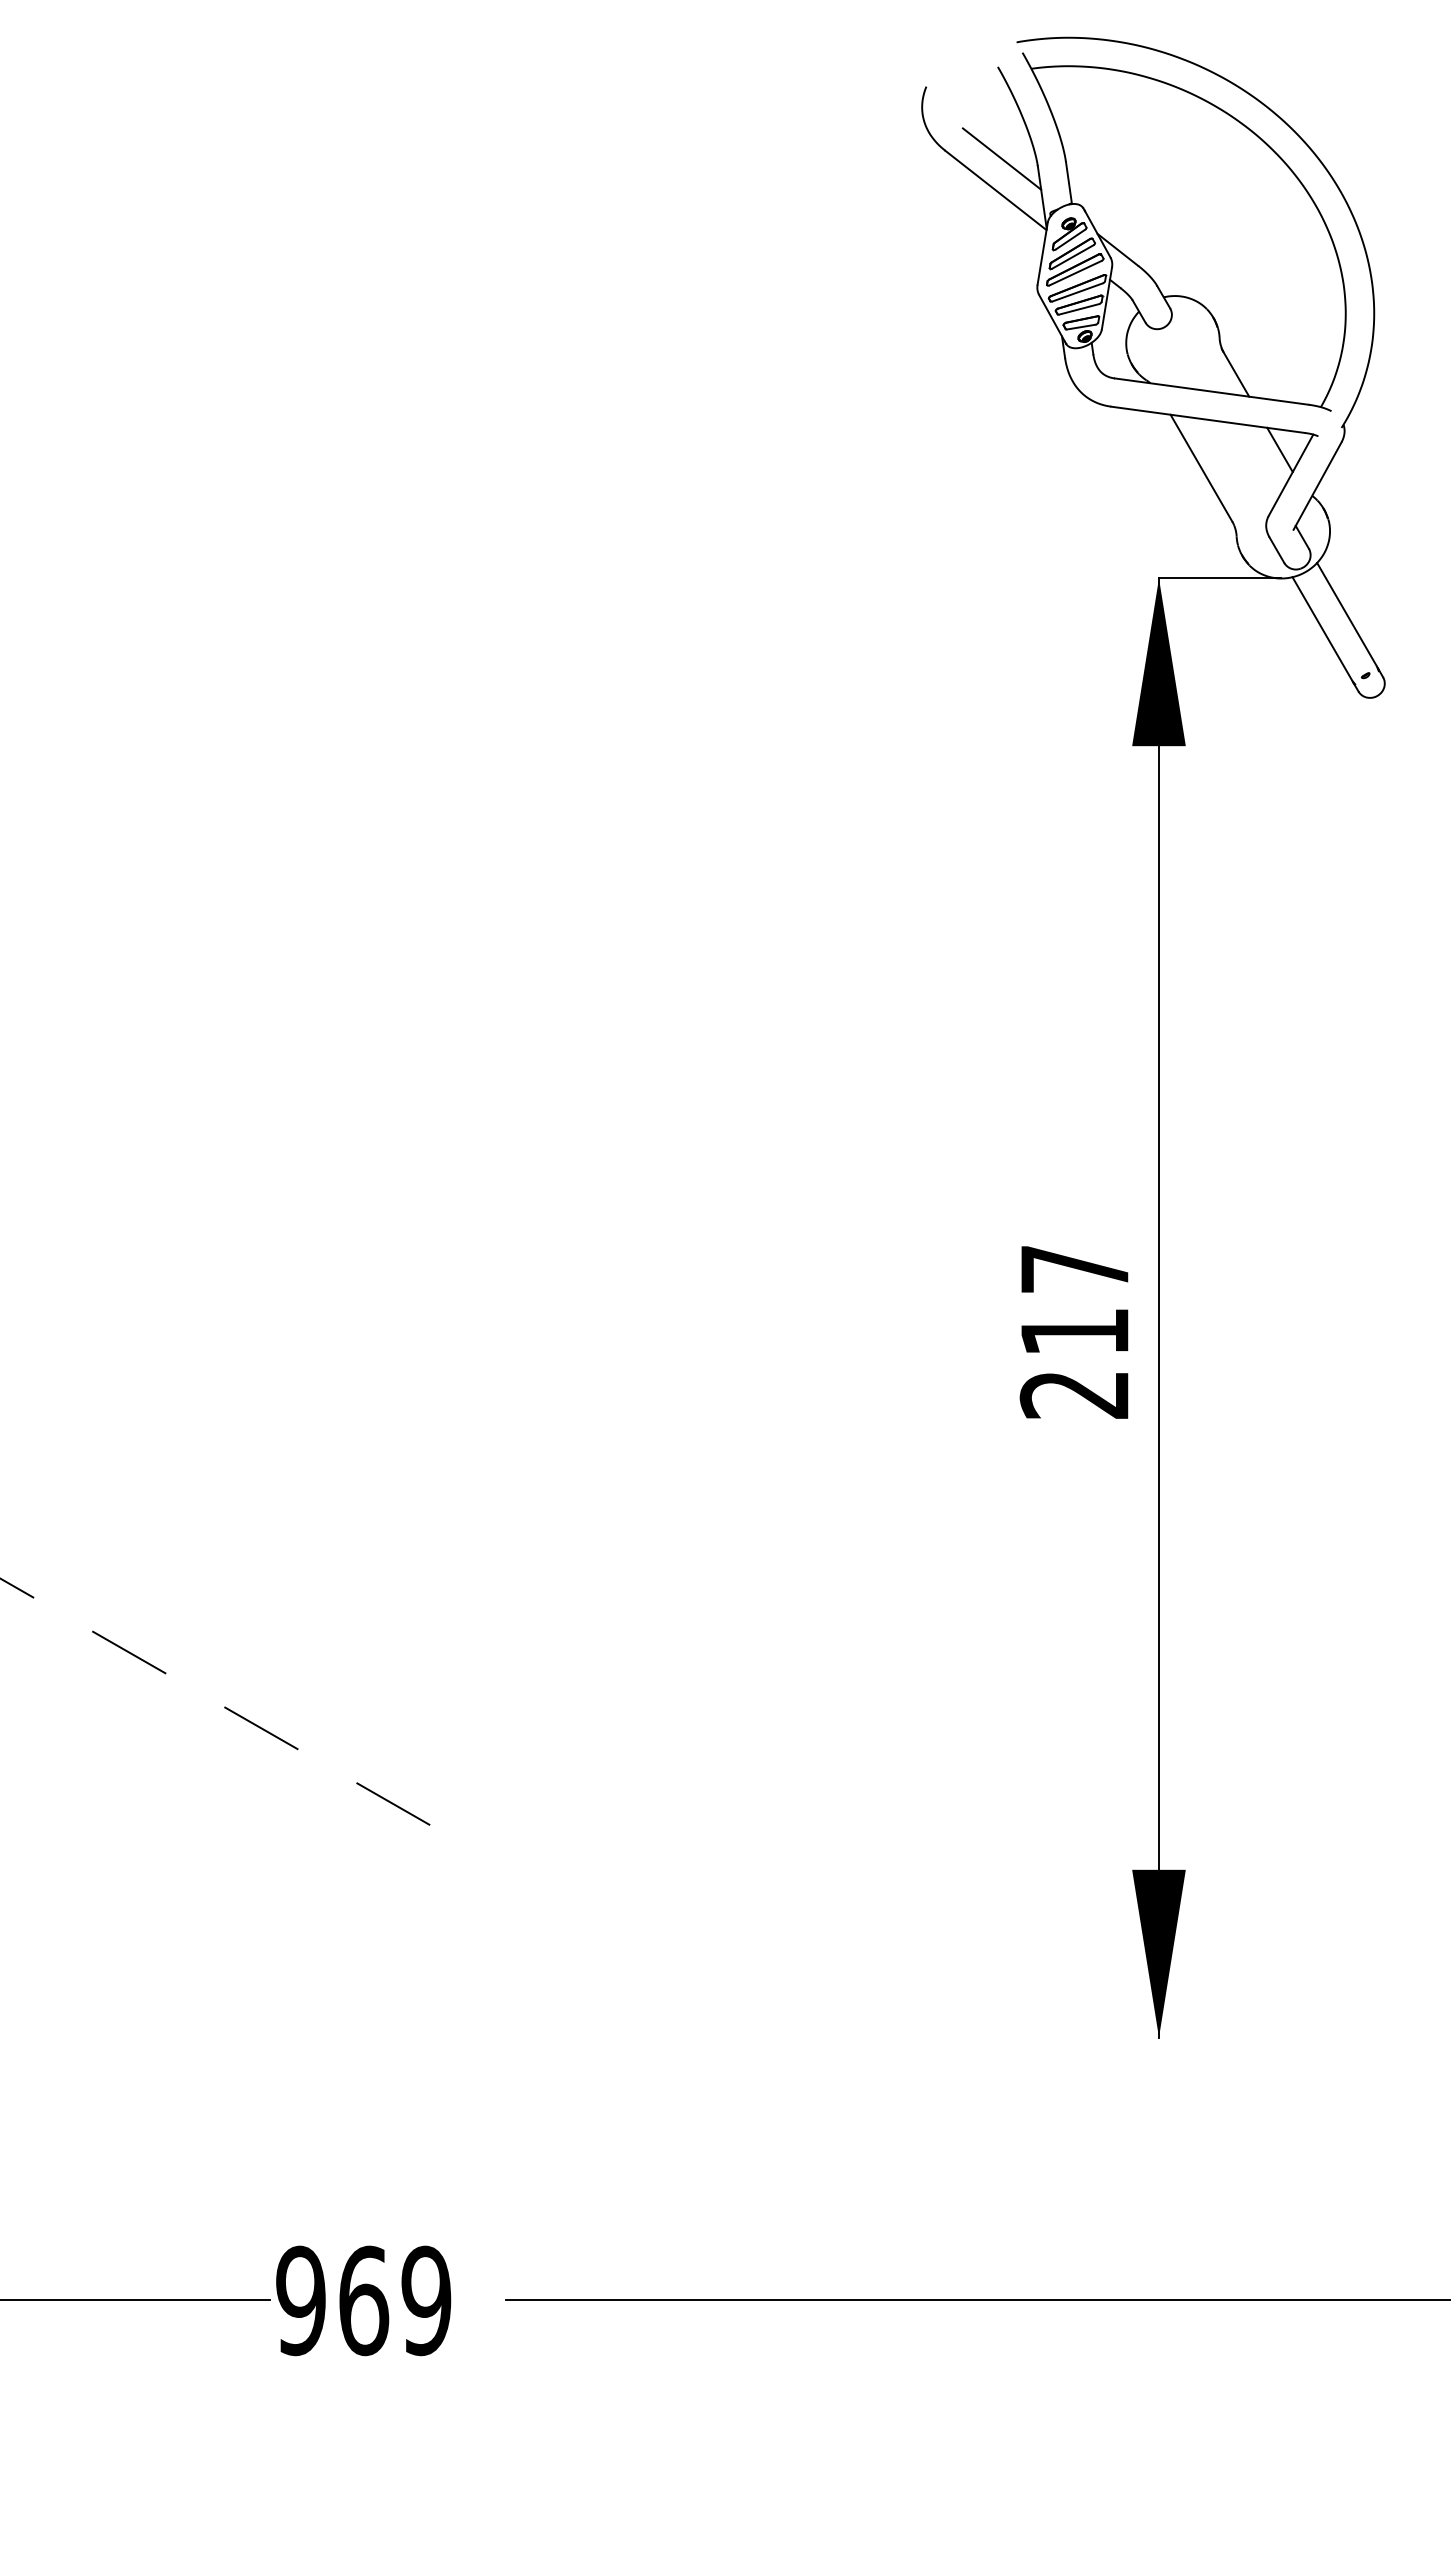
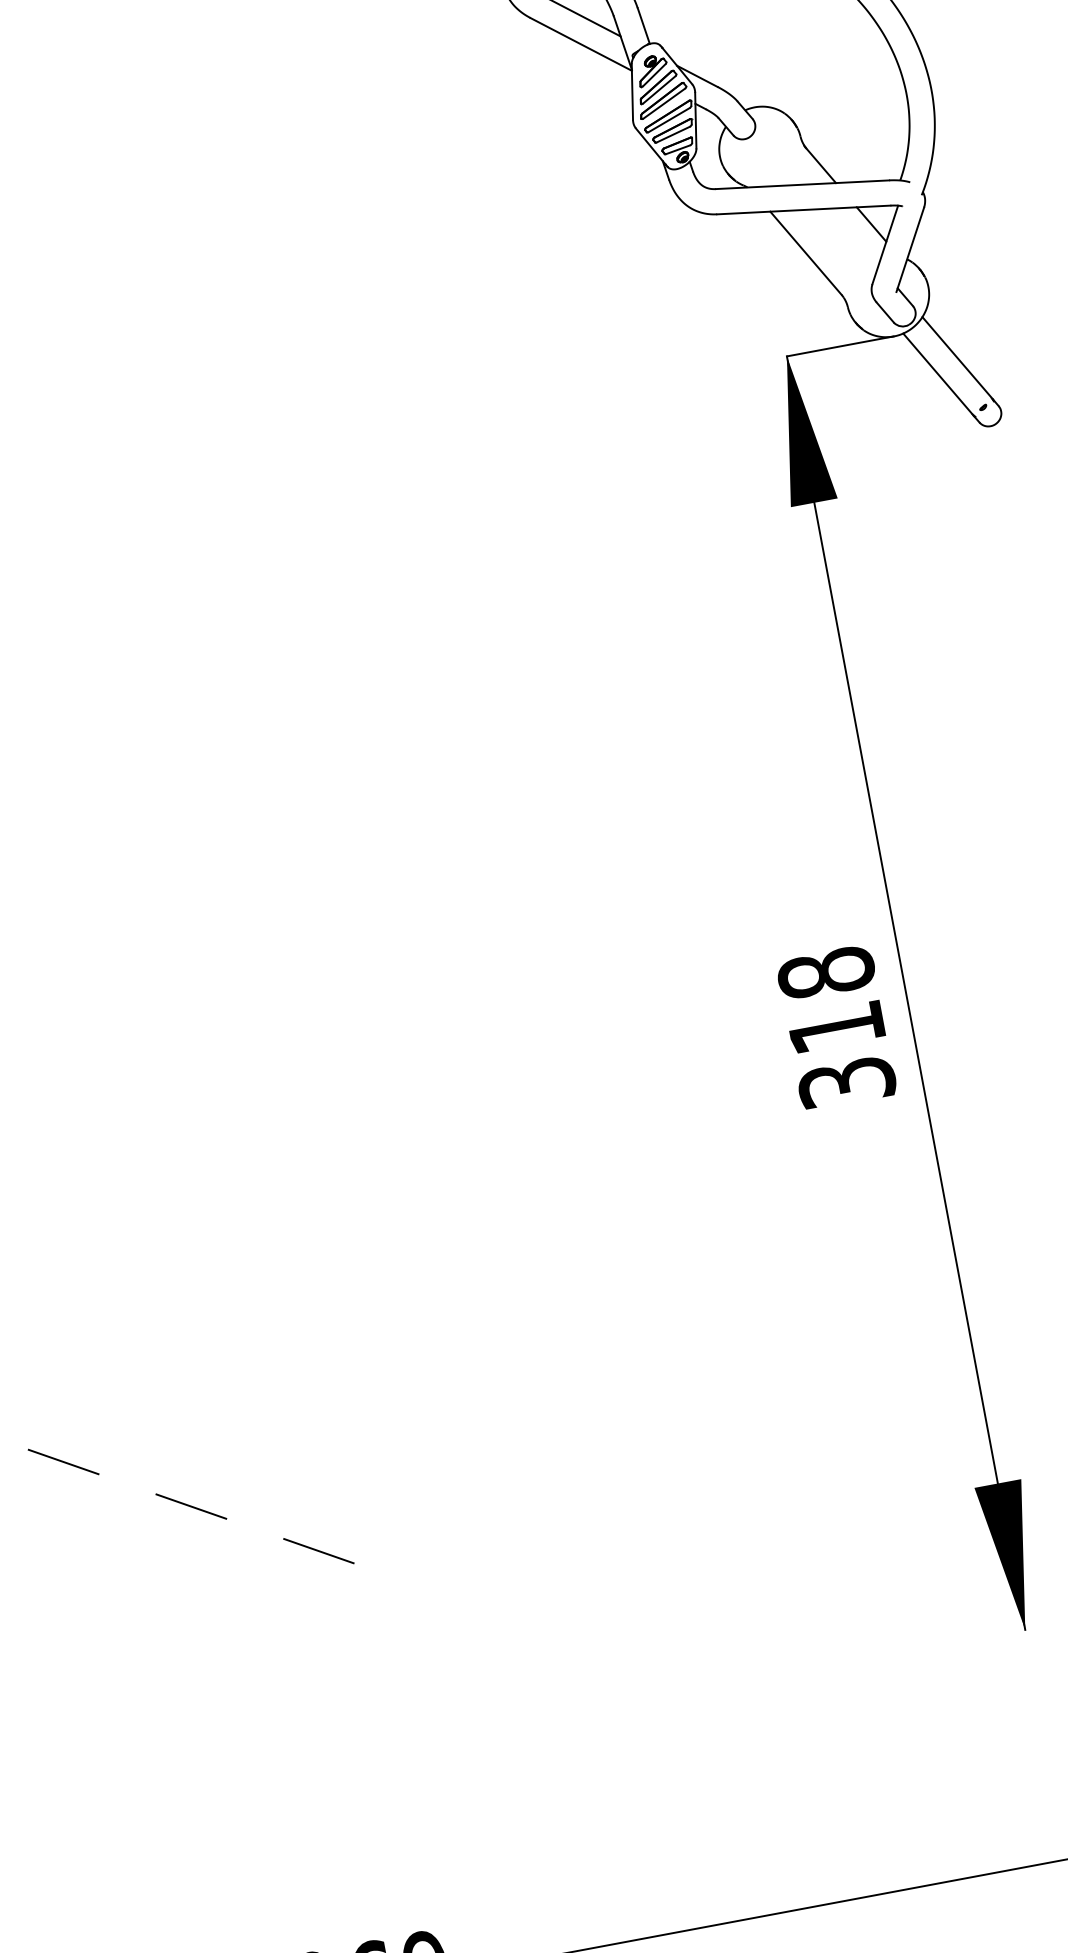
text: (1074, 1331) -> (836, 1027), 217 -> 318

